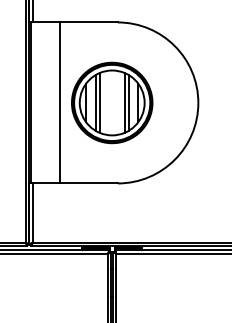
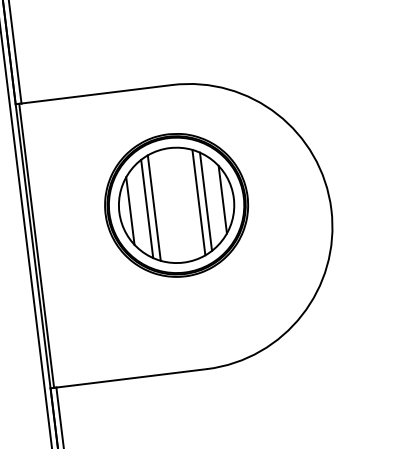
line: (60, 102) -> (88, 238), removed
part: (112, 102) -> (177, 204), moved

